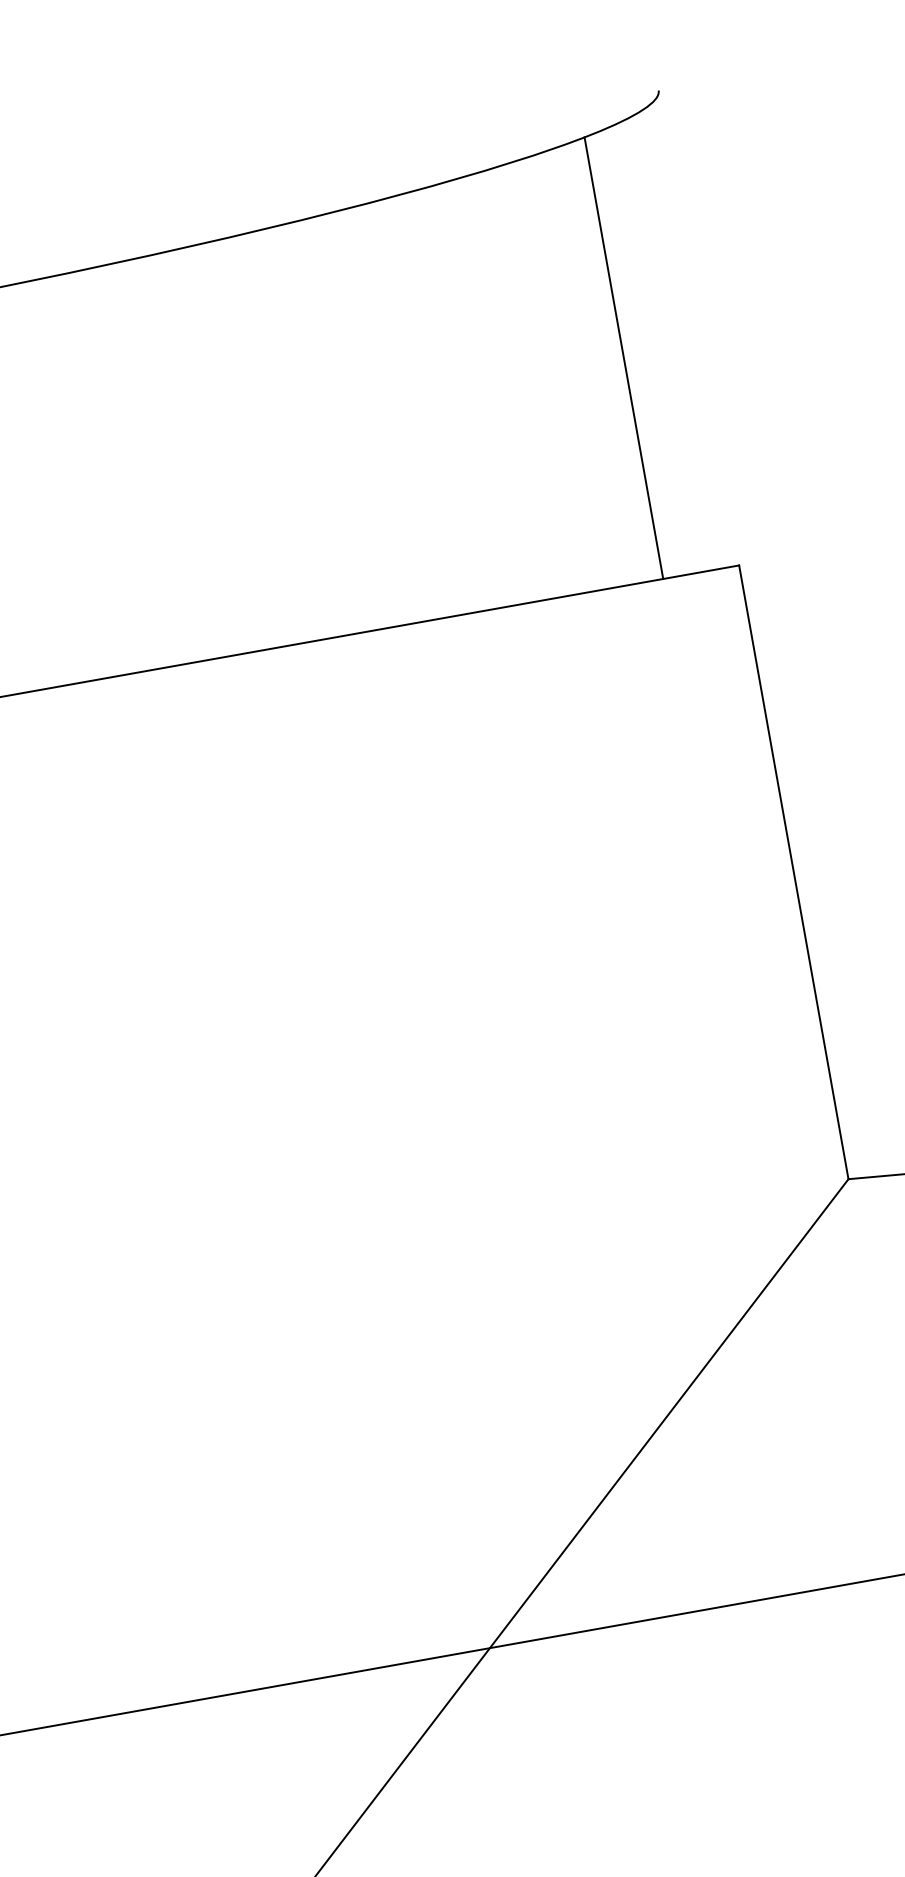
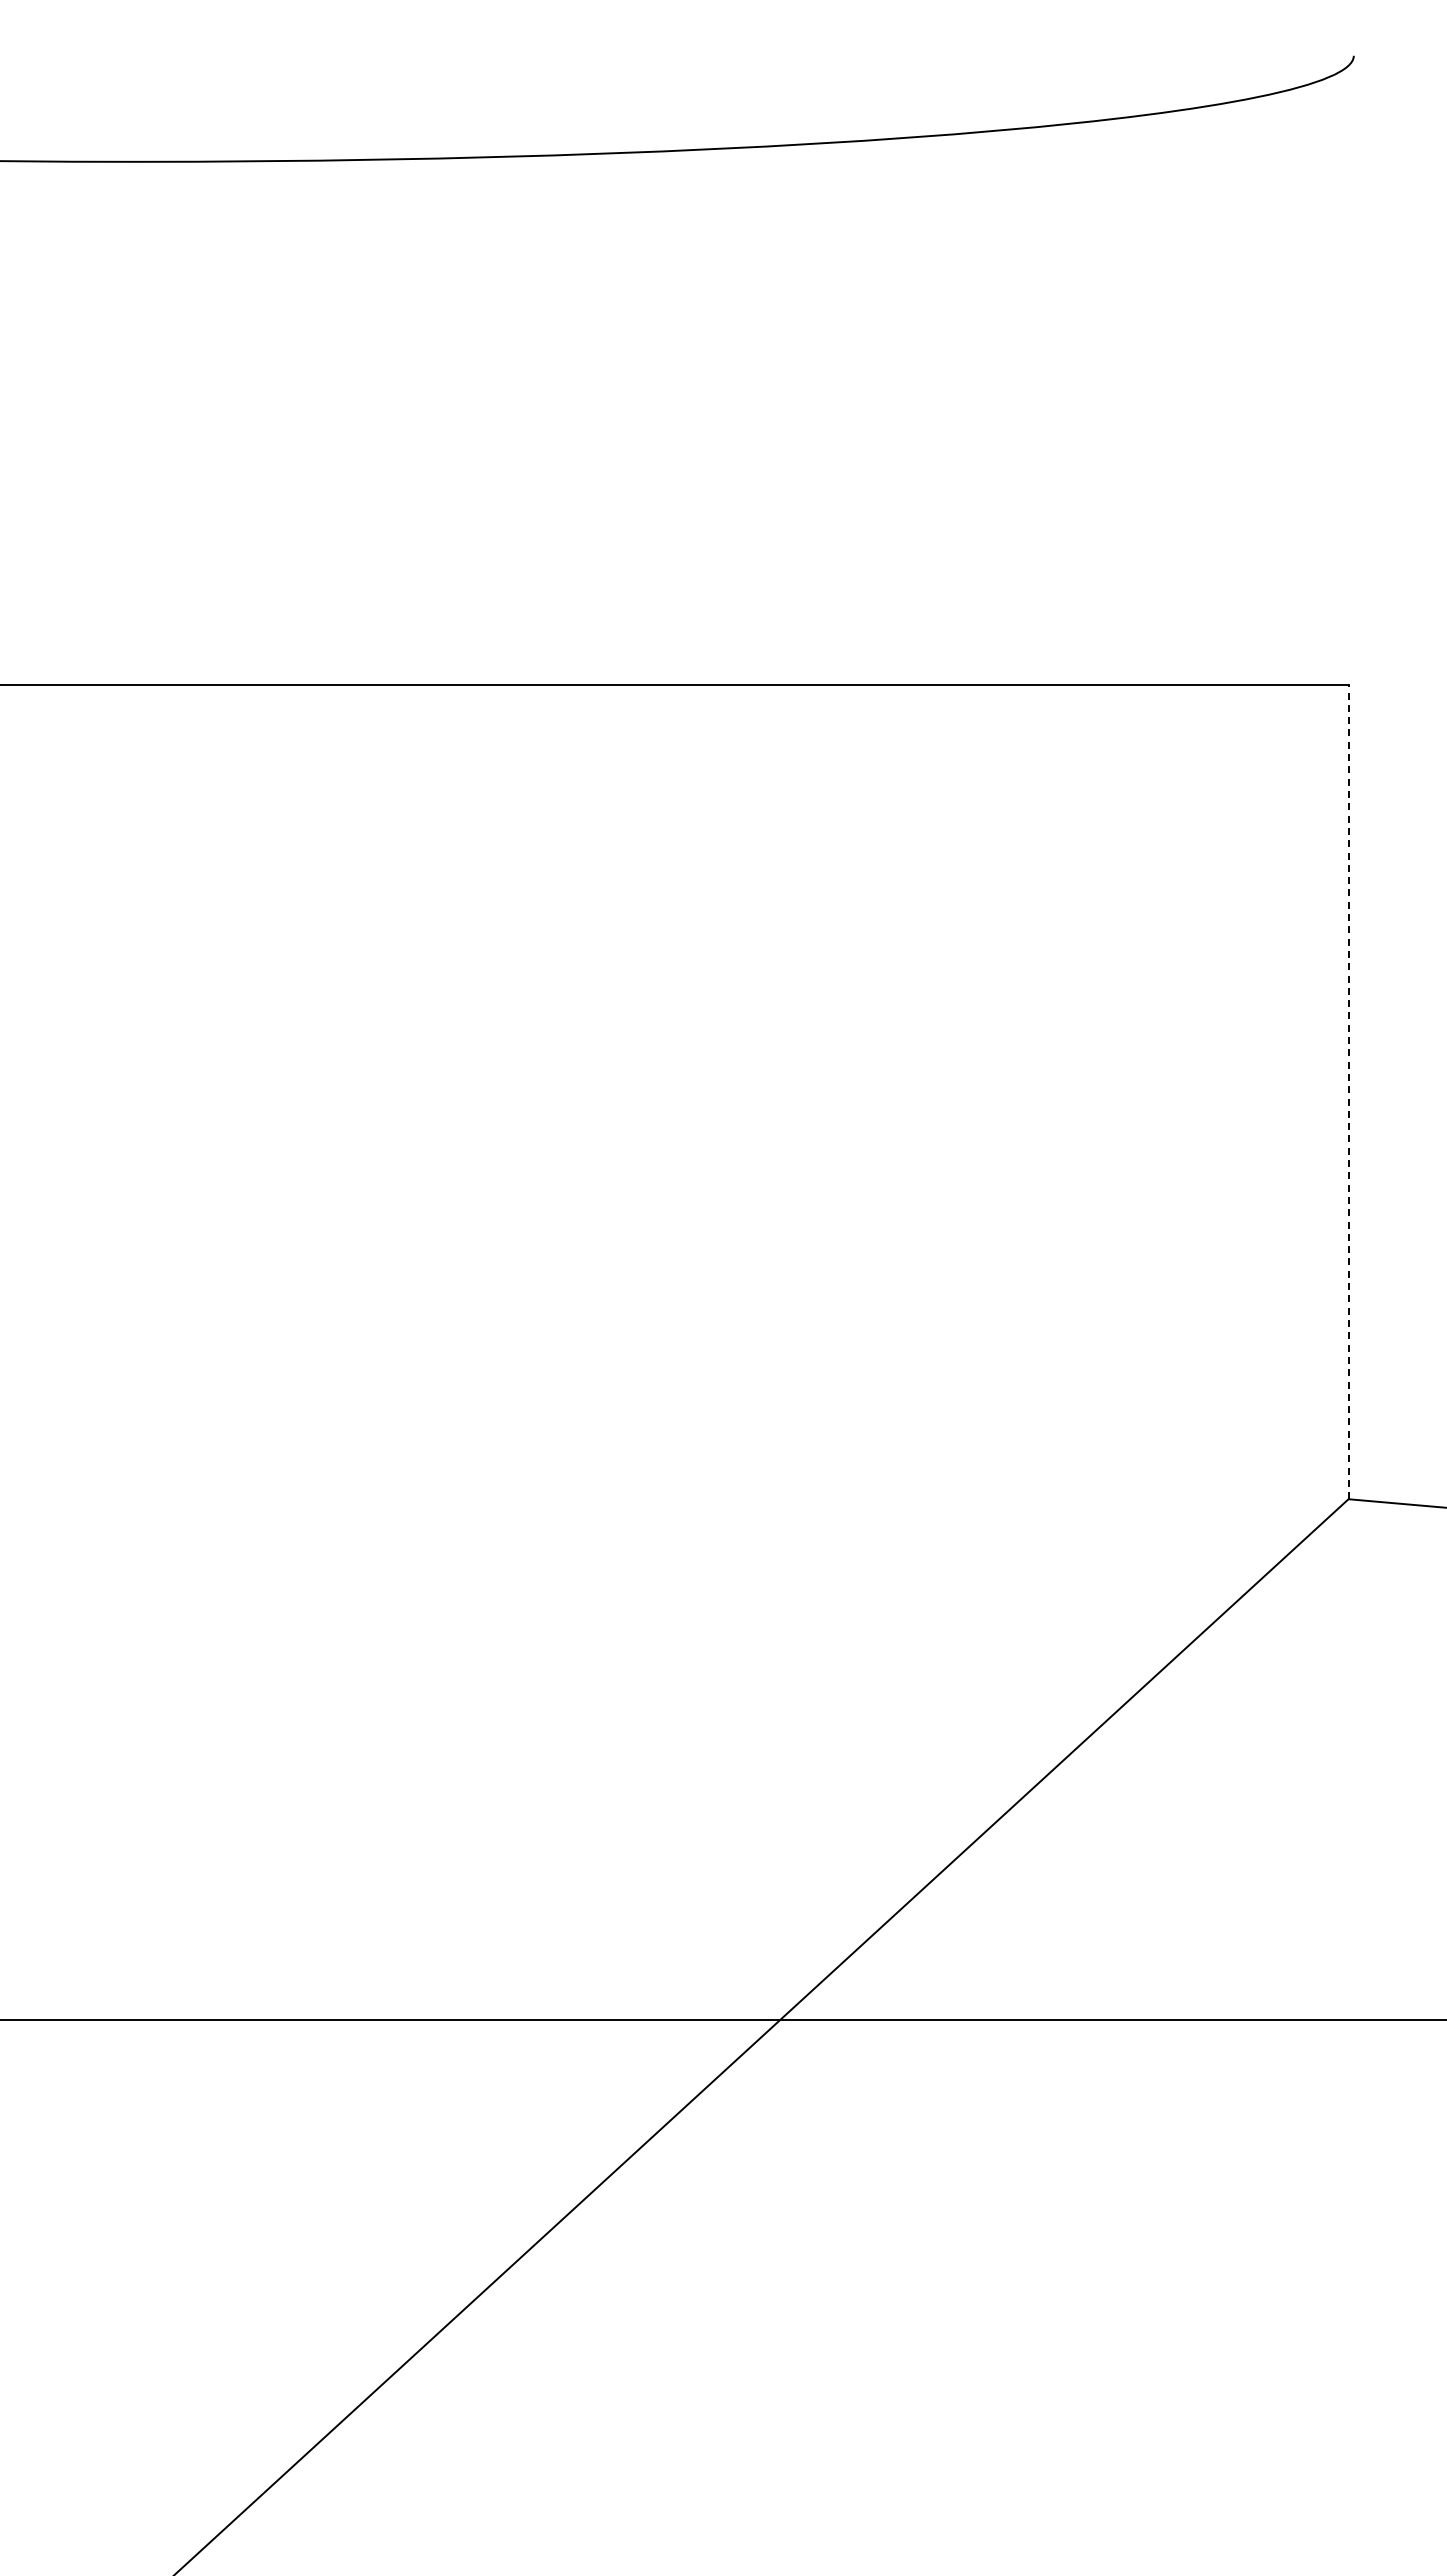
line: (623, 358) -> (1247, 392), removed
line: (793, 871) -> (1348, 1091), solid -> dashed

